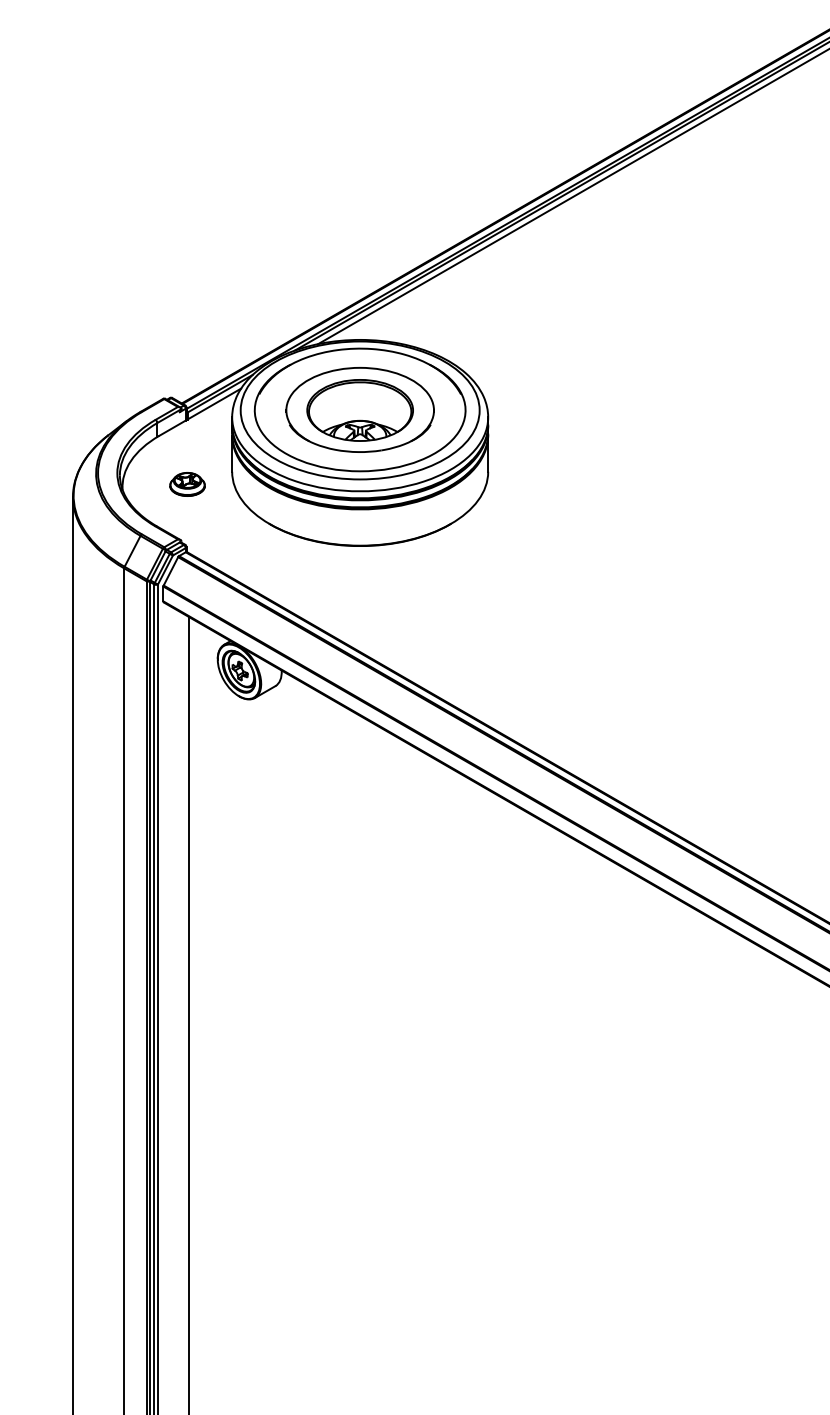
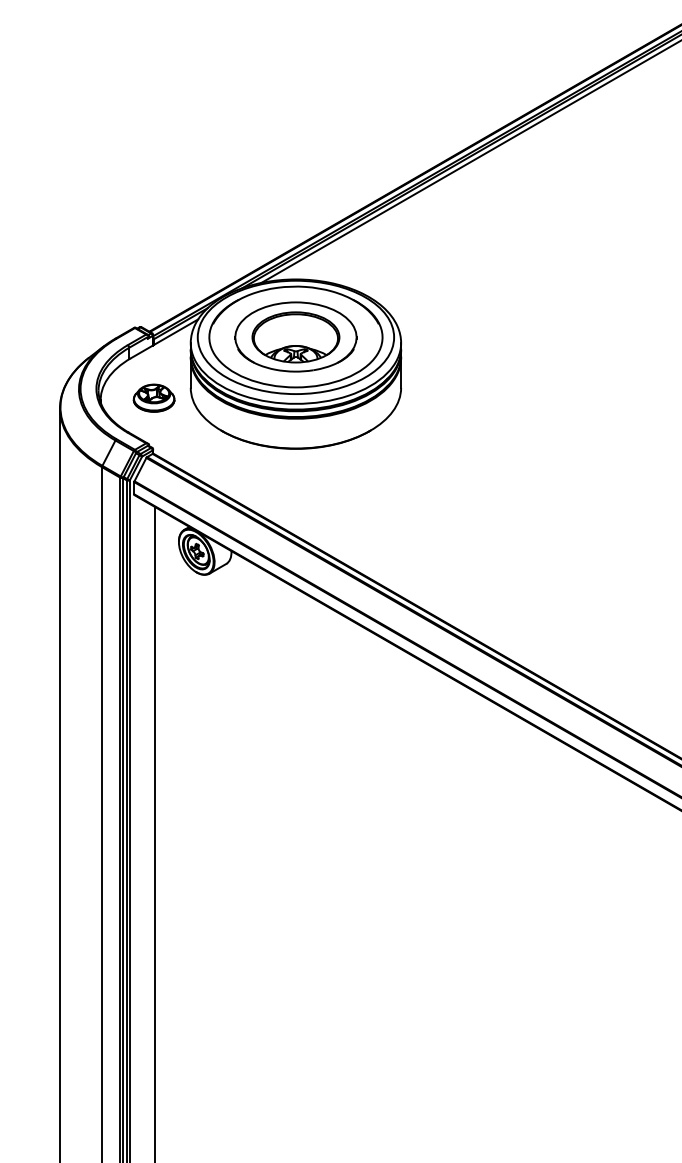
part: (187, 484) -> (154, 398), size x1.43

